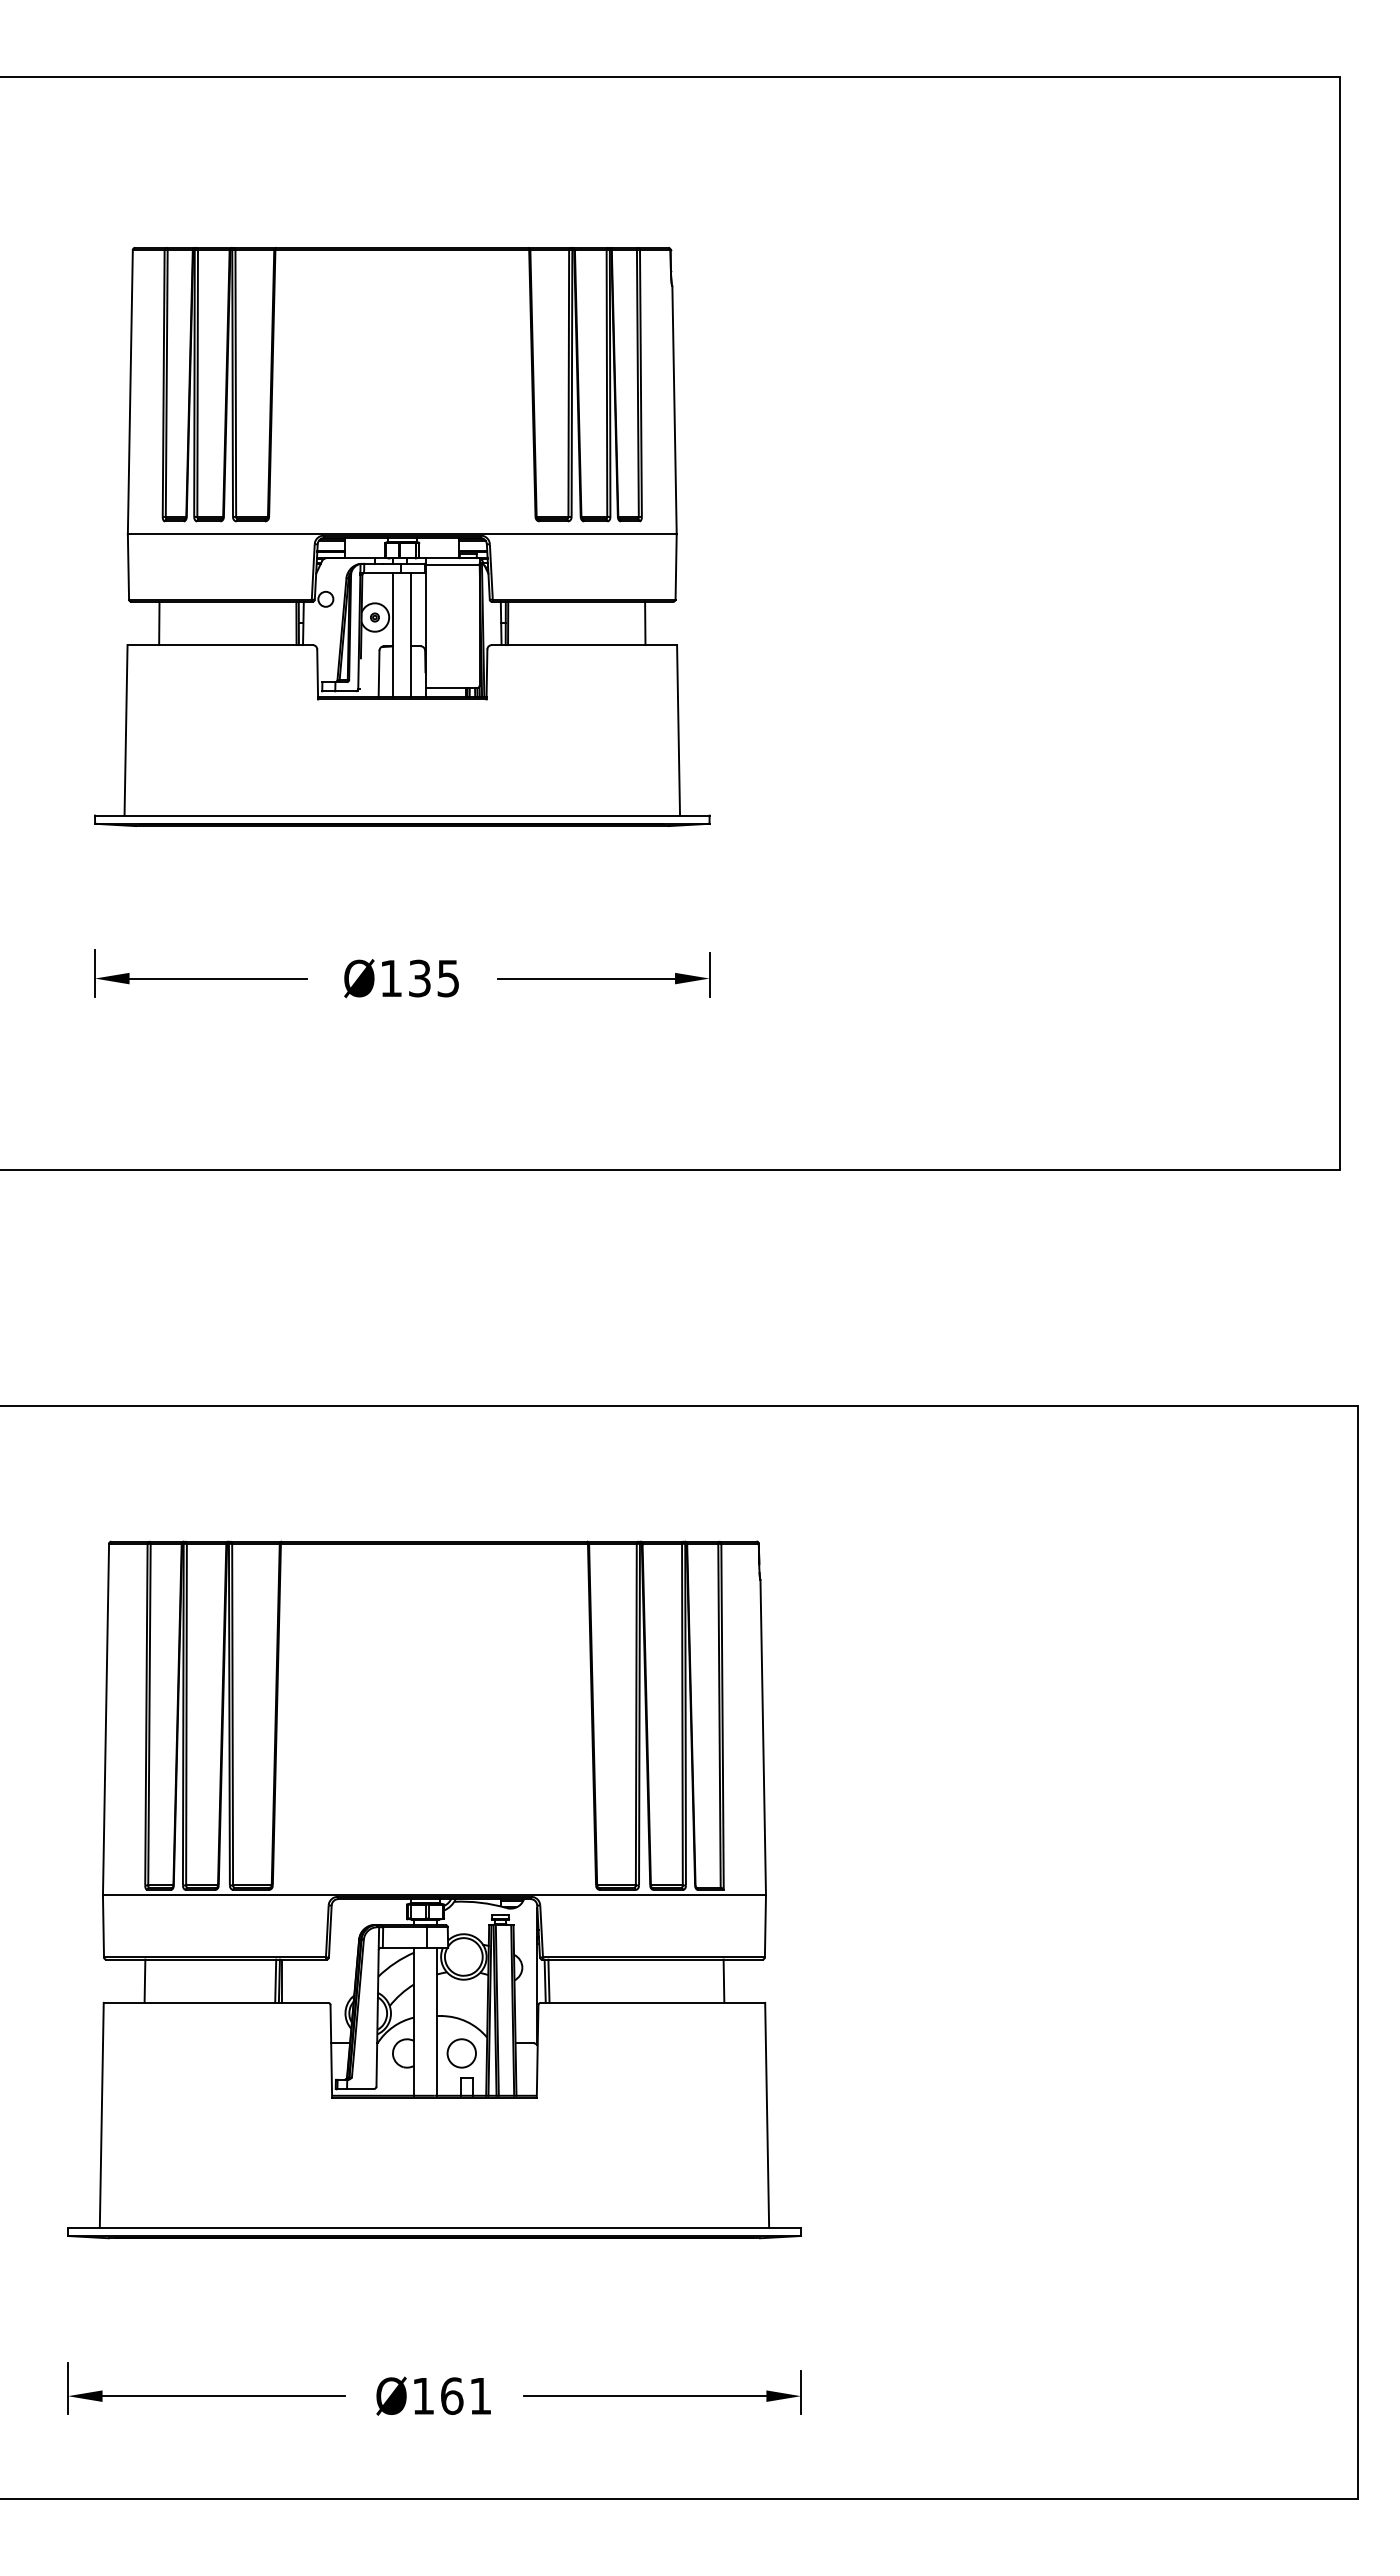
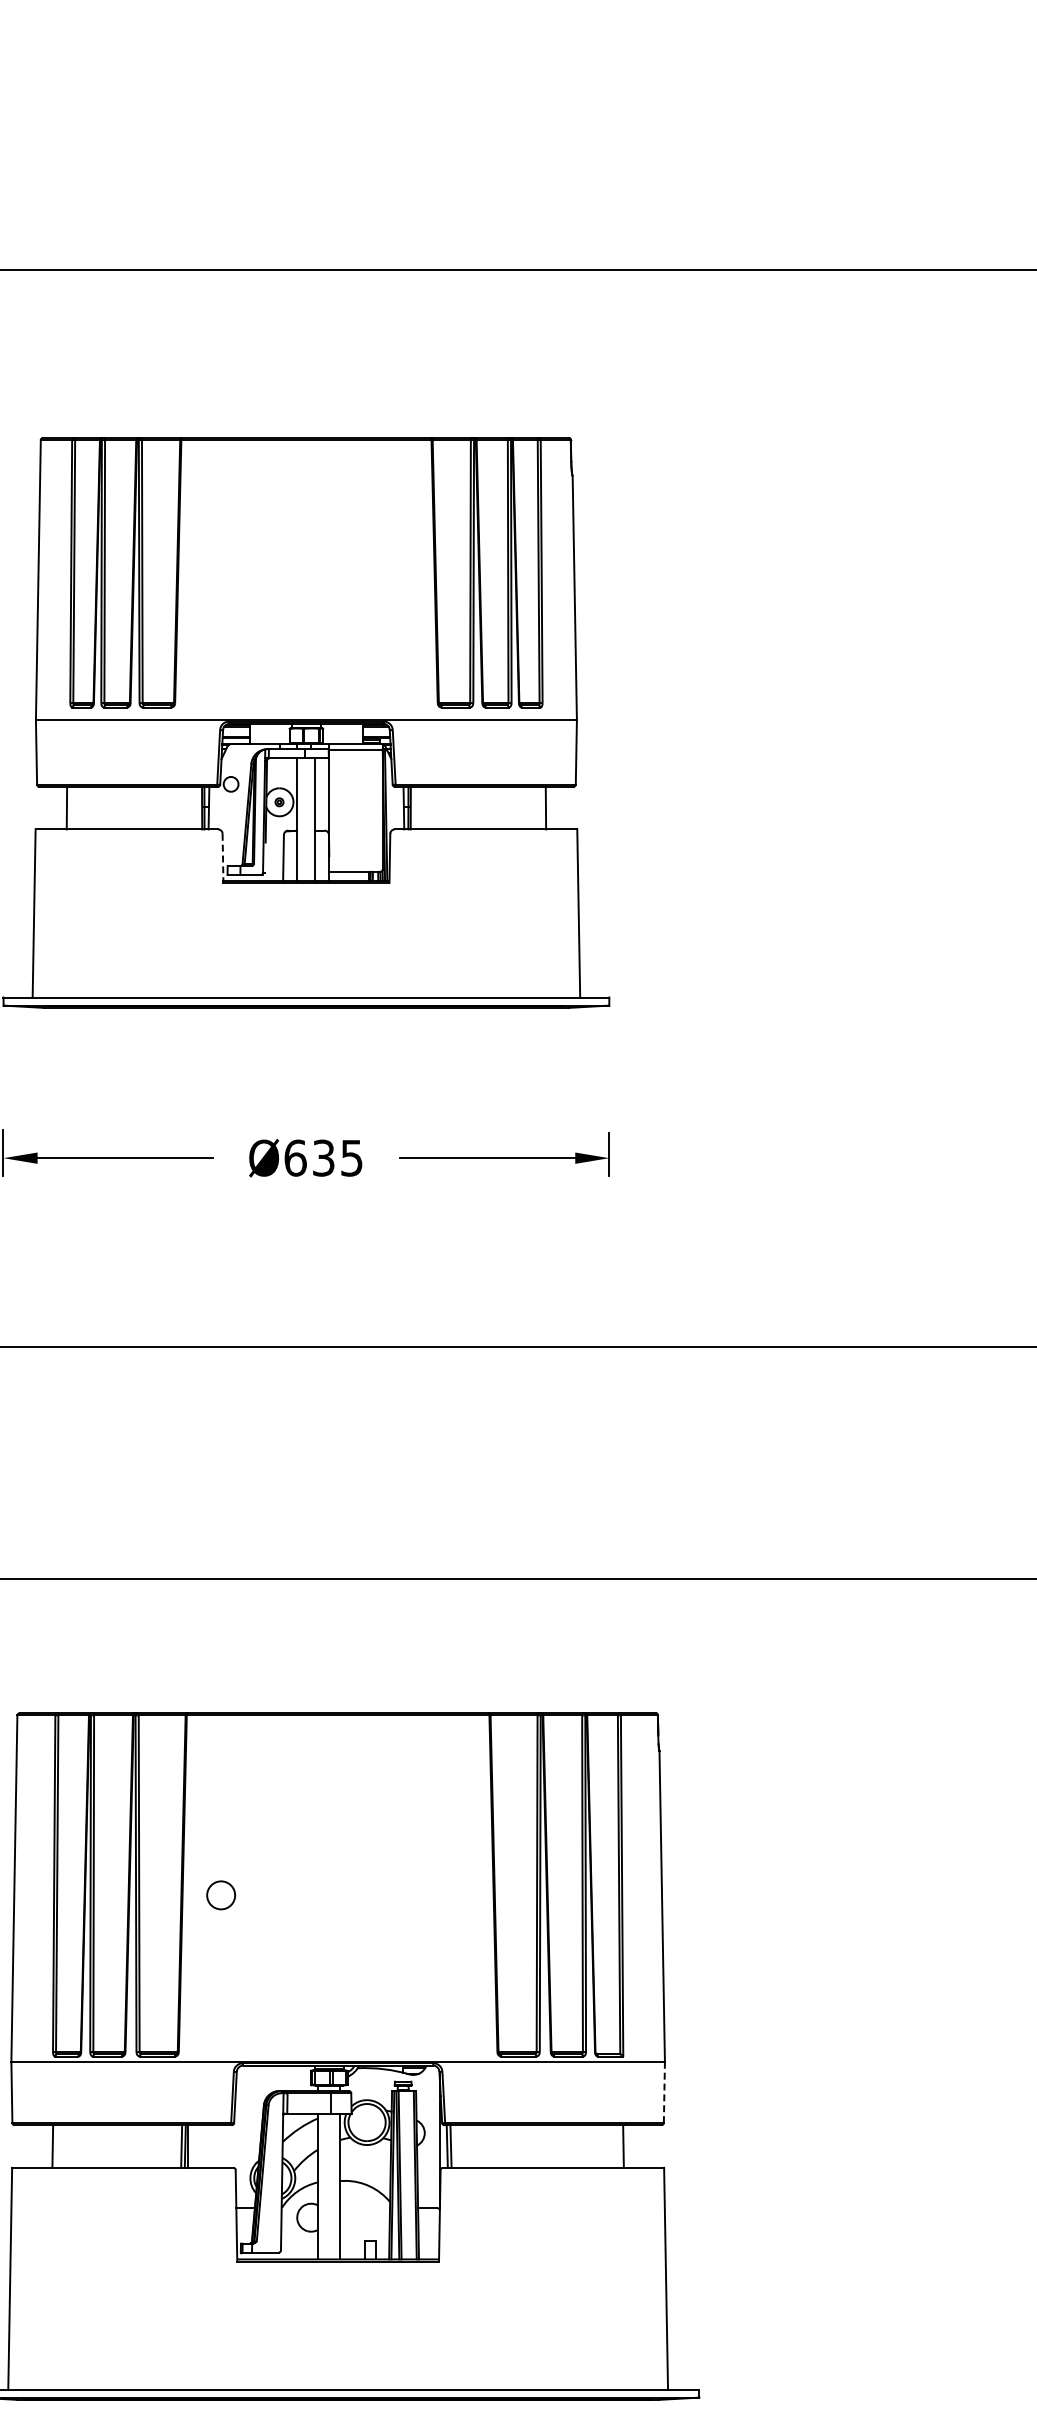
line: (317, 674) -> (222, 858), solid -> dashed
text: (391, 978) -> (295, 1158), Ø135 -> Ø635
line: (765, 1926) -> (664, 2092), solid -> dashed
circle: (461, 2053) -> (220, 1895), moved

